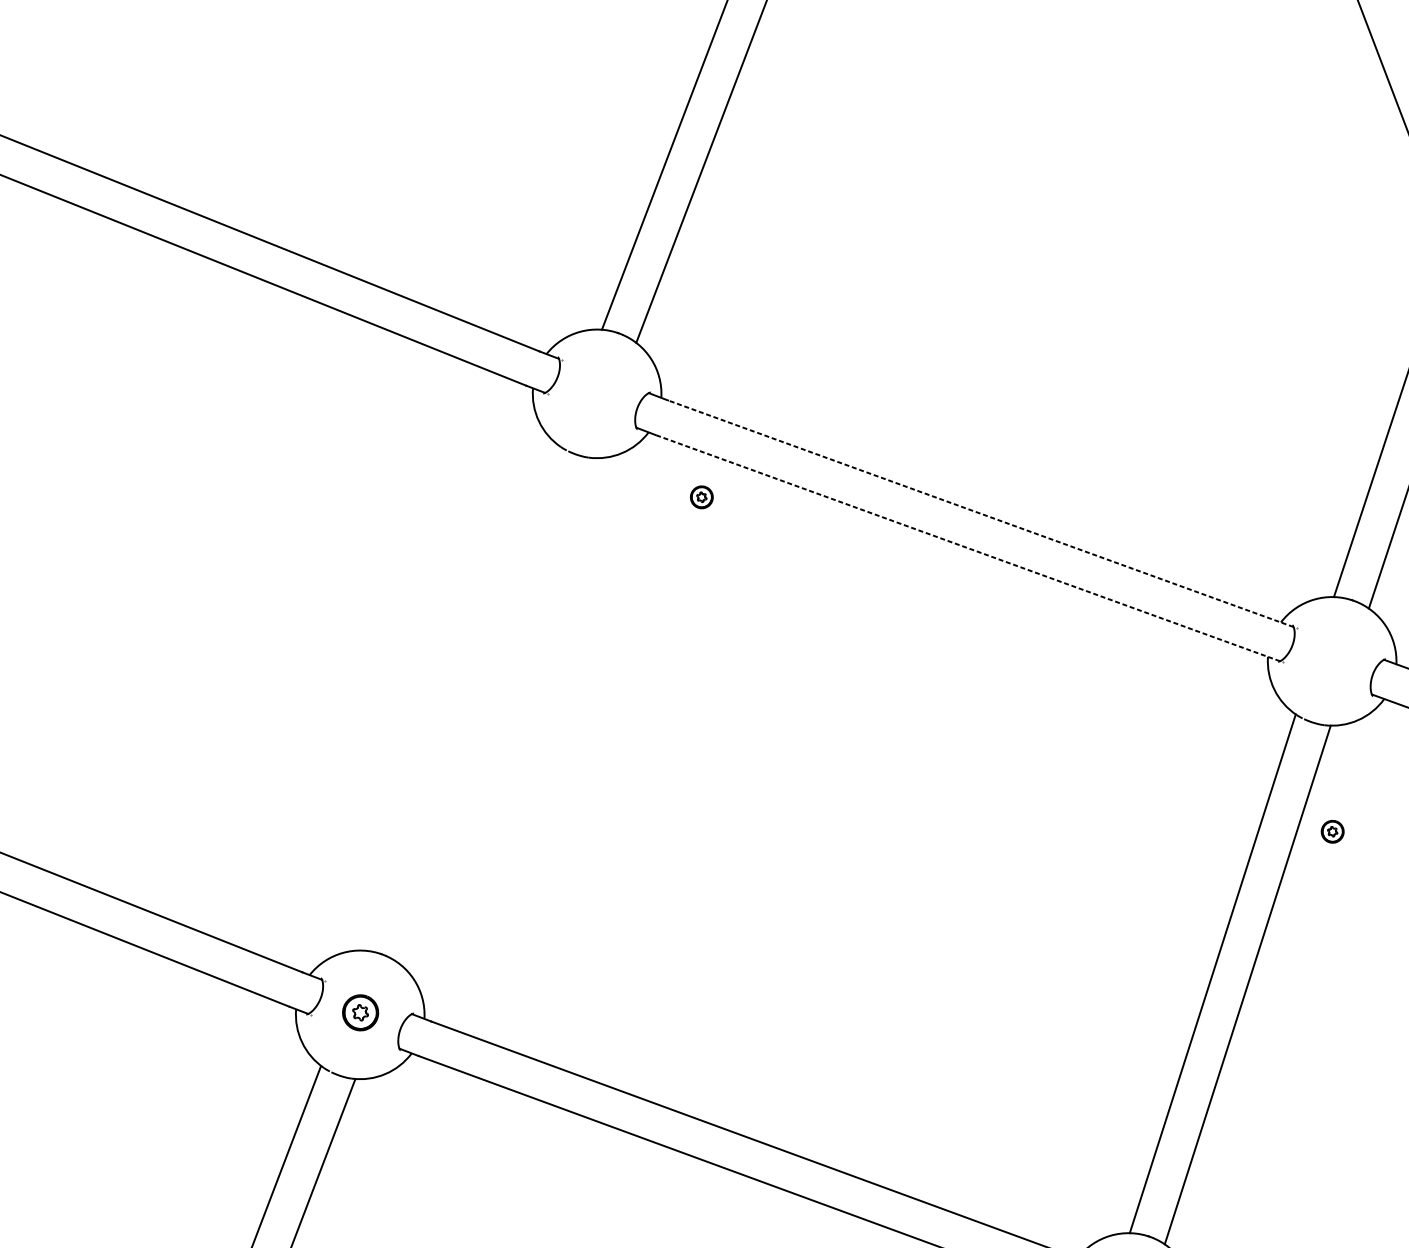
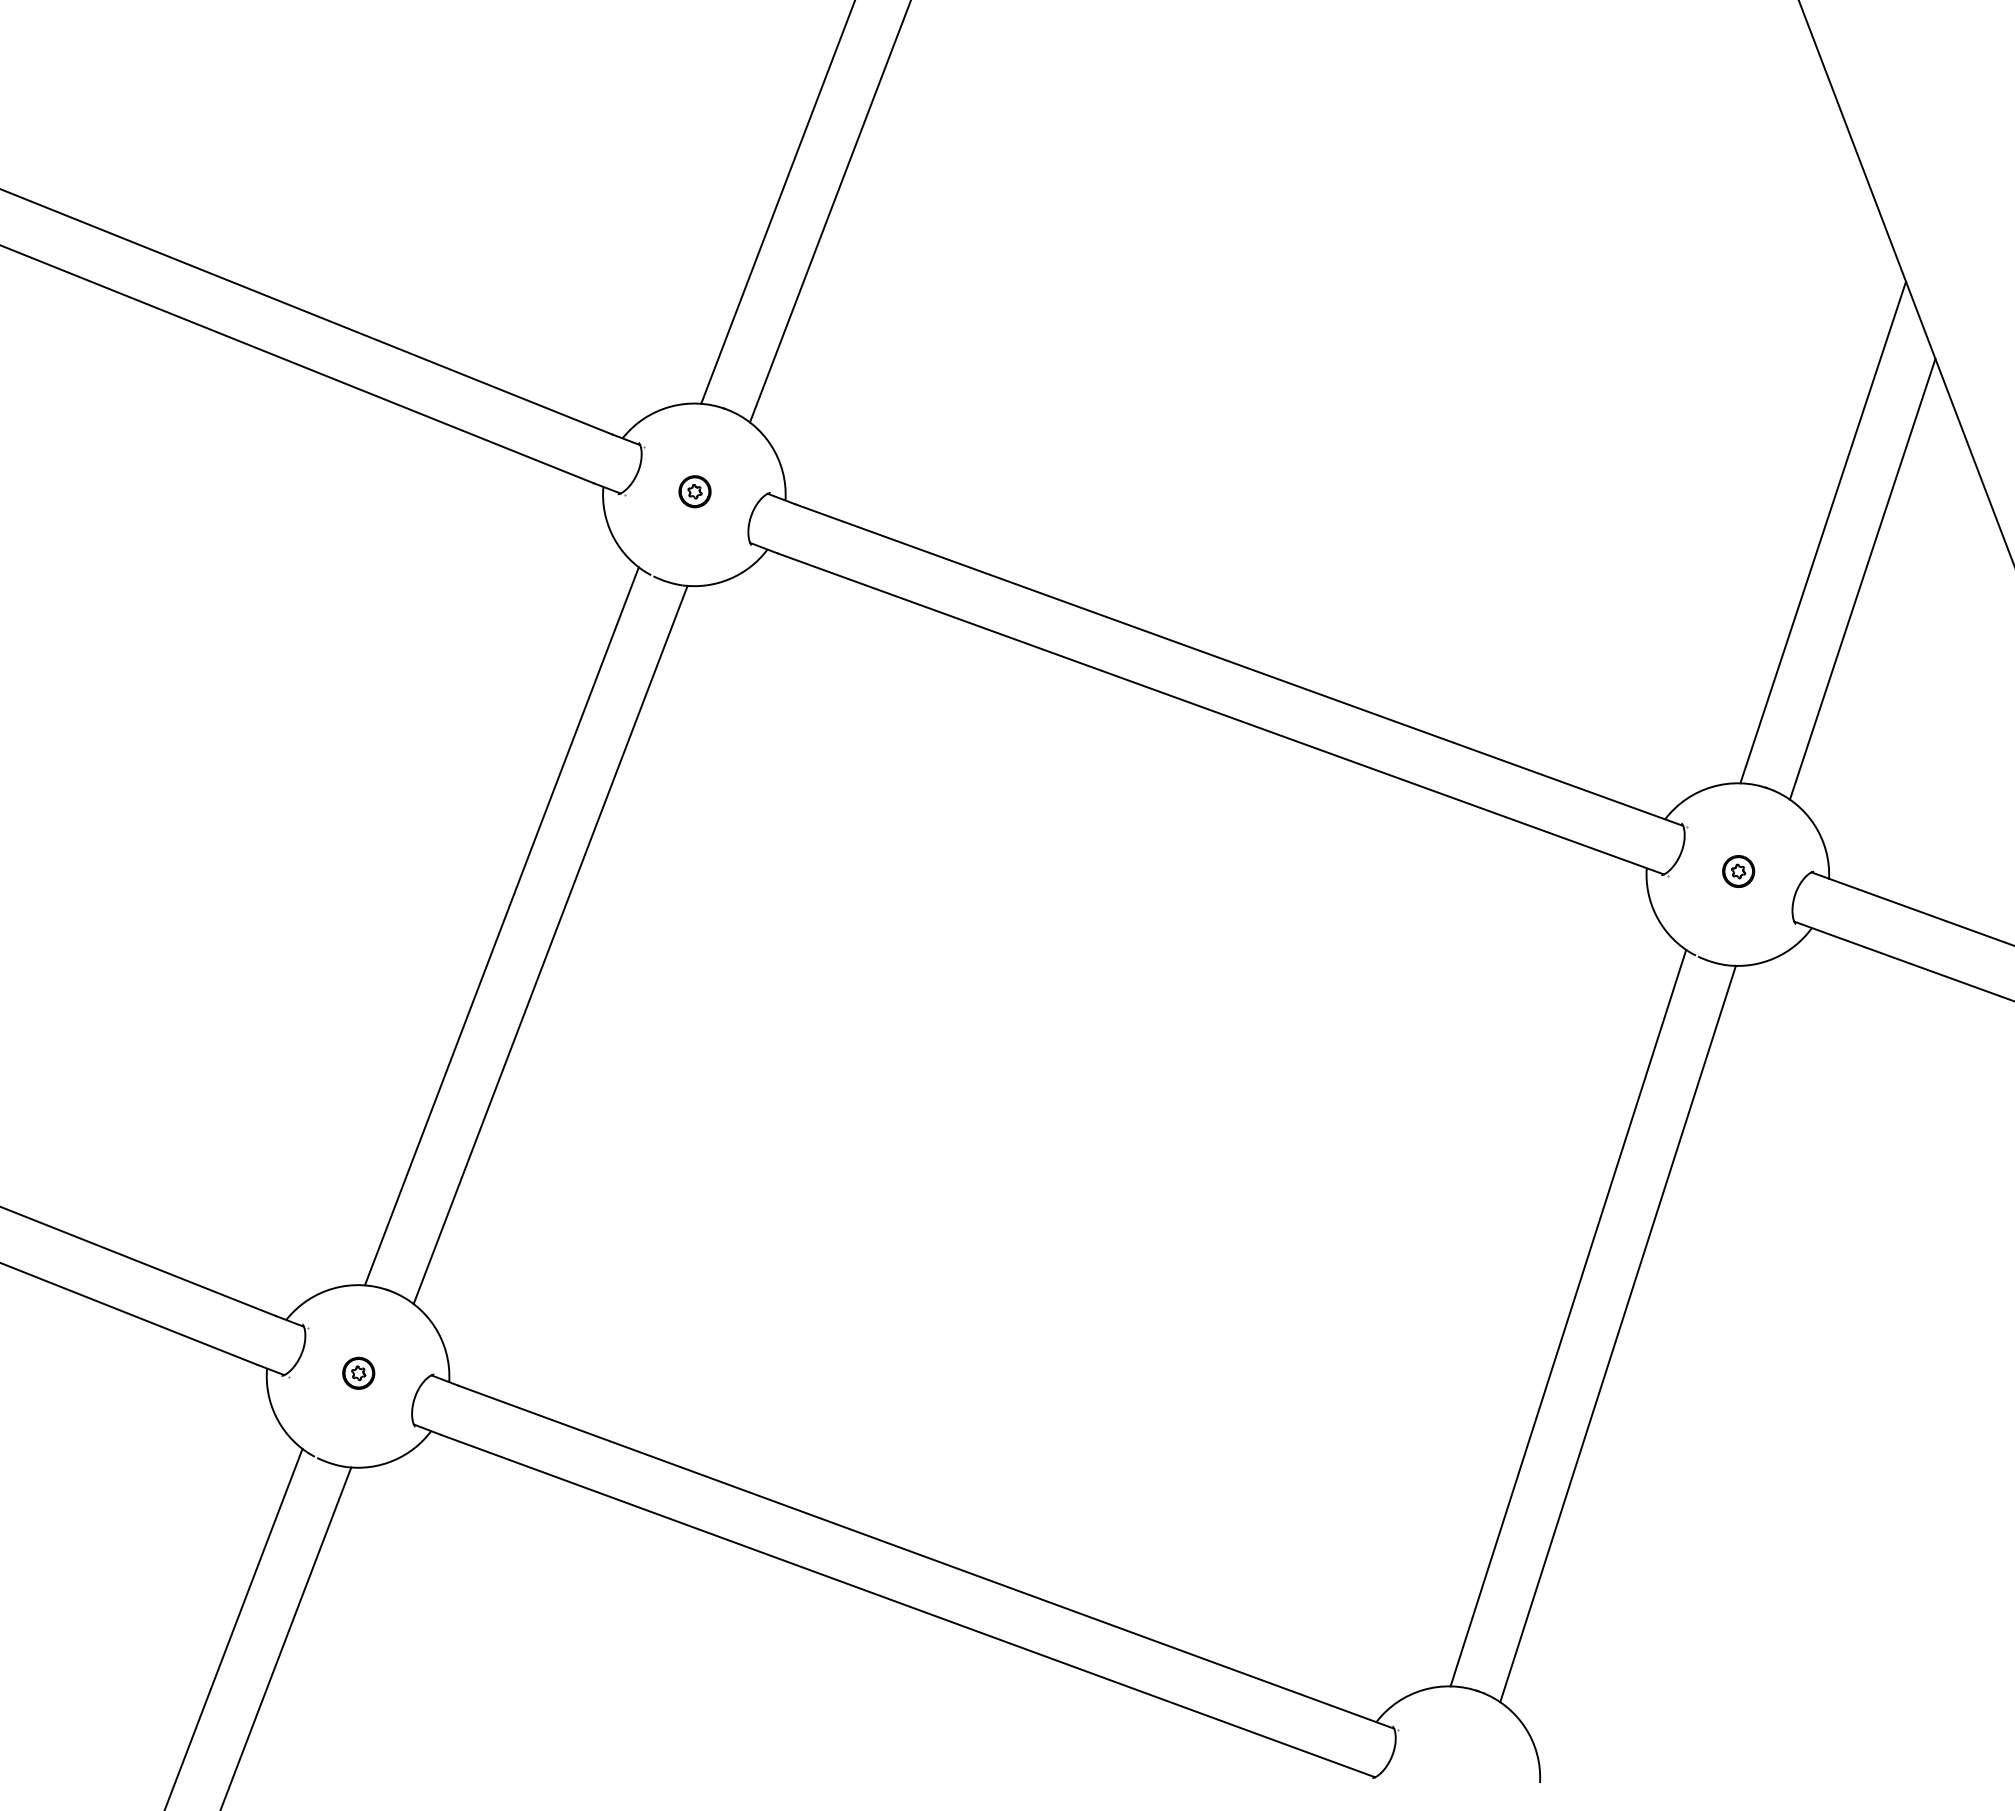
part: (701, 497) -> (694, 491), moved
line: (980, 513) -> (1238, 664), dashed -> solid
line: (967, 547) -> (1220, 713), dashed -> solid
line: (461, 697) -> (501, 926), added
line: (495, 710) -> (550, 944), added
part: (1332, 831) -> (1738, 871), moved
part: (360, 1012) -> (358, 1372), size x0.62

